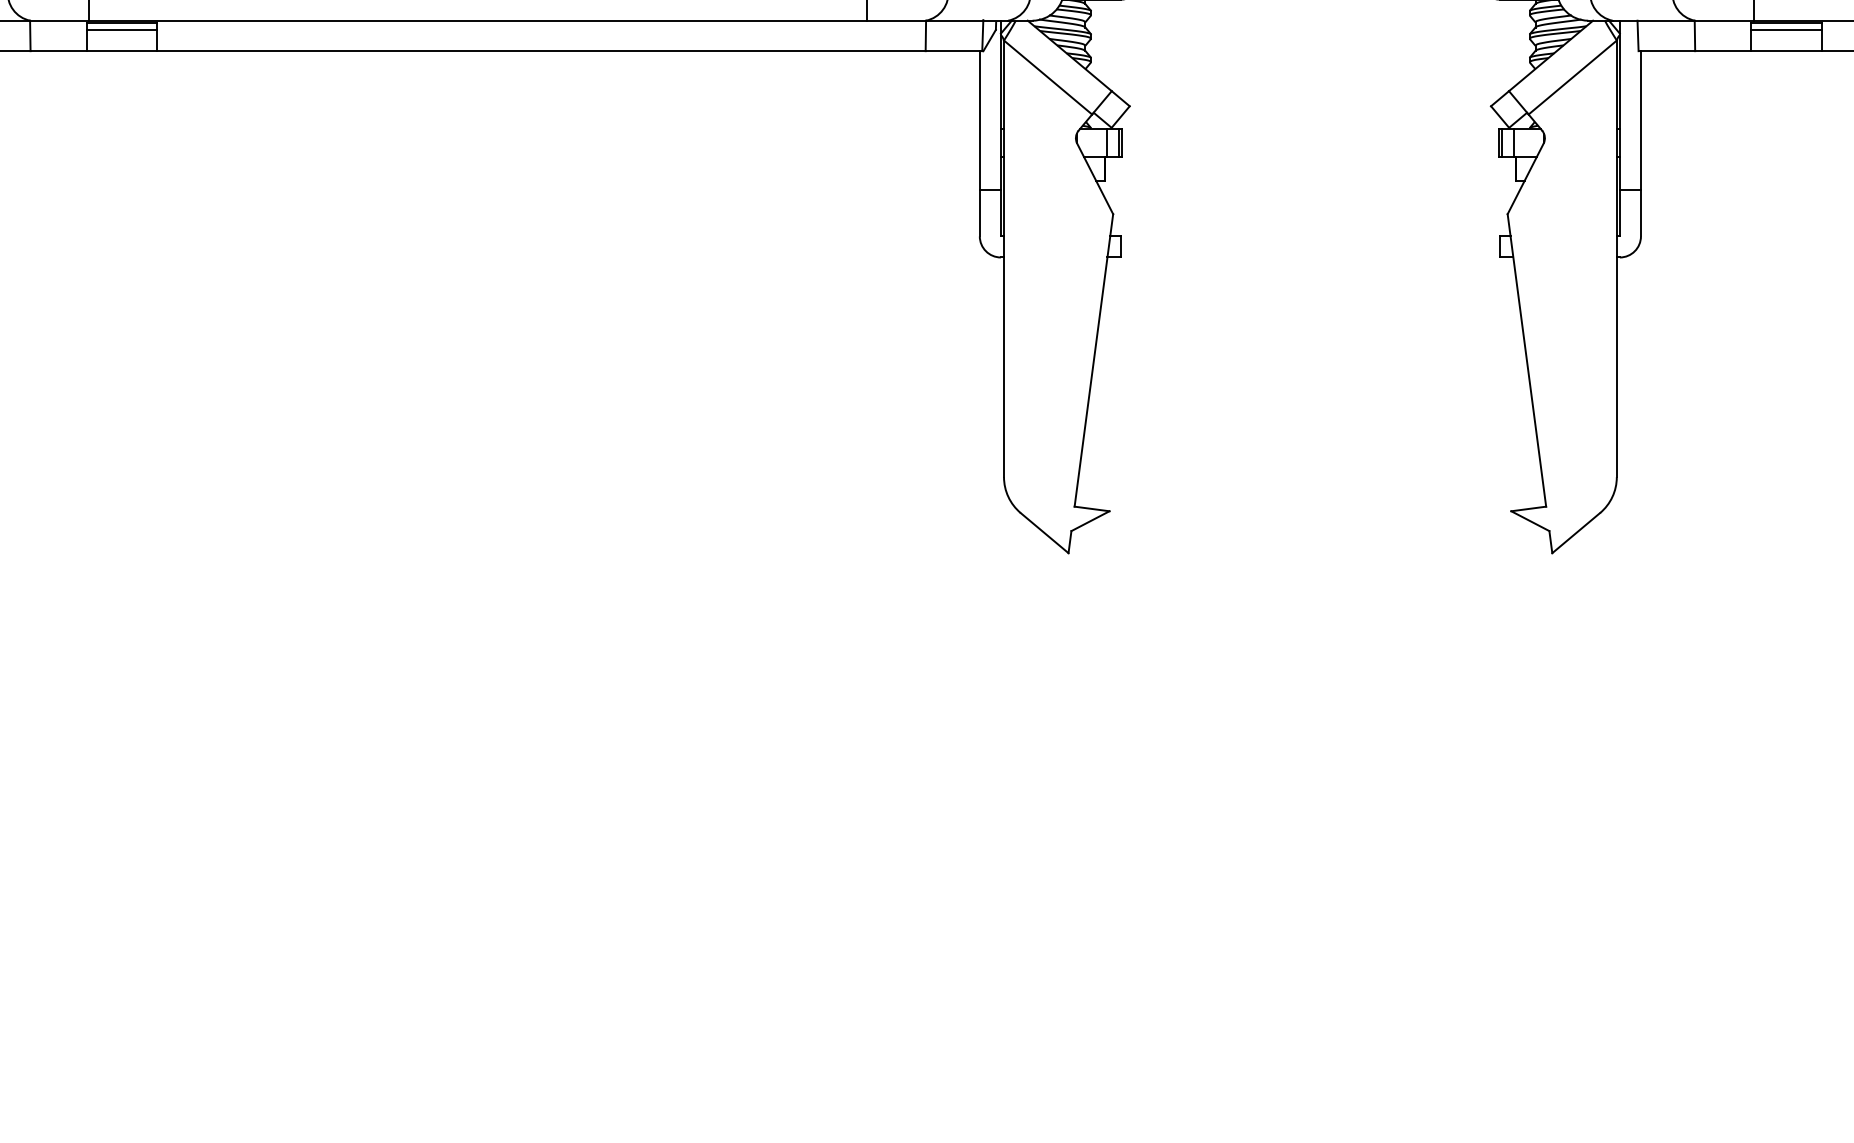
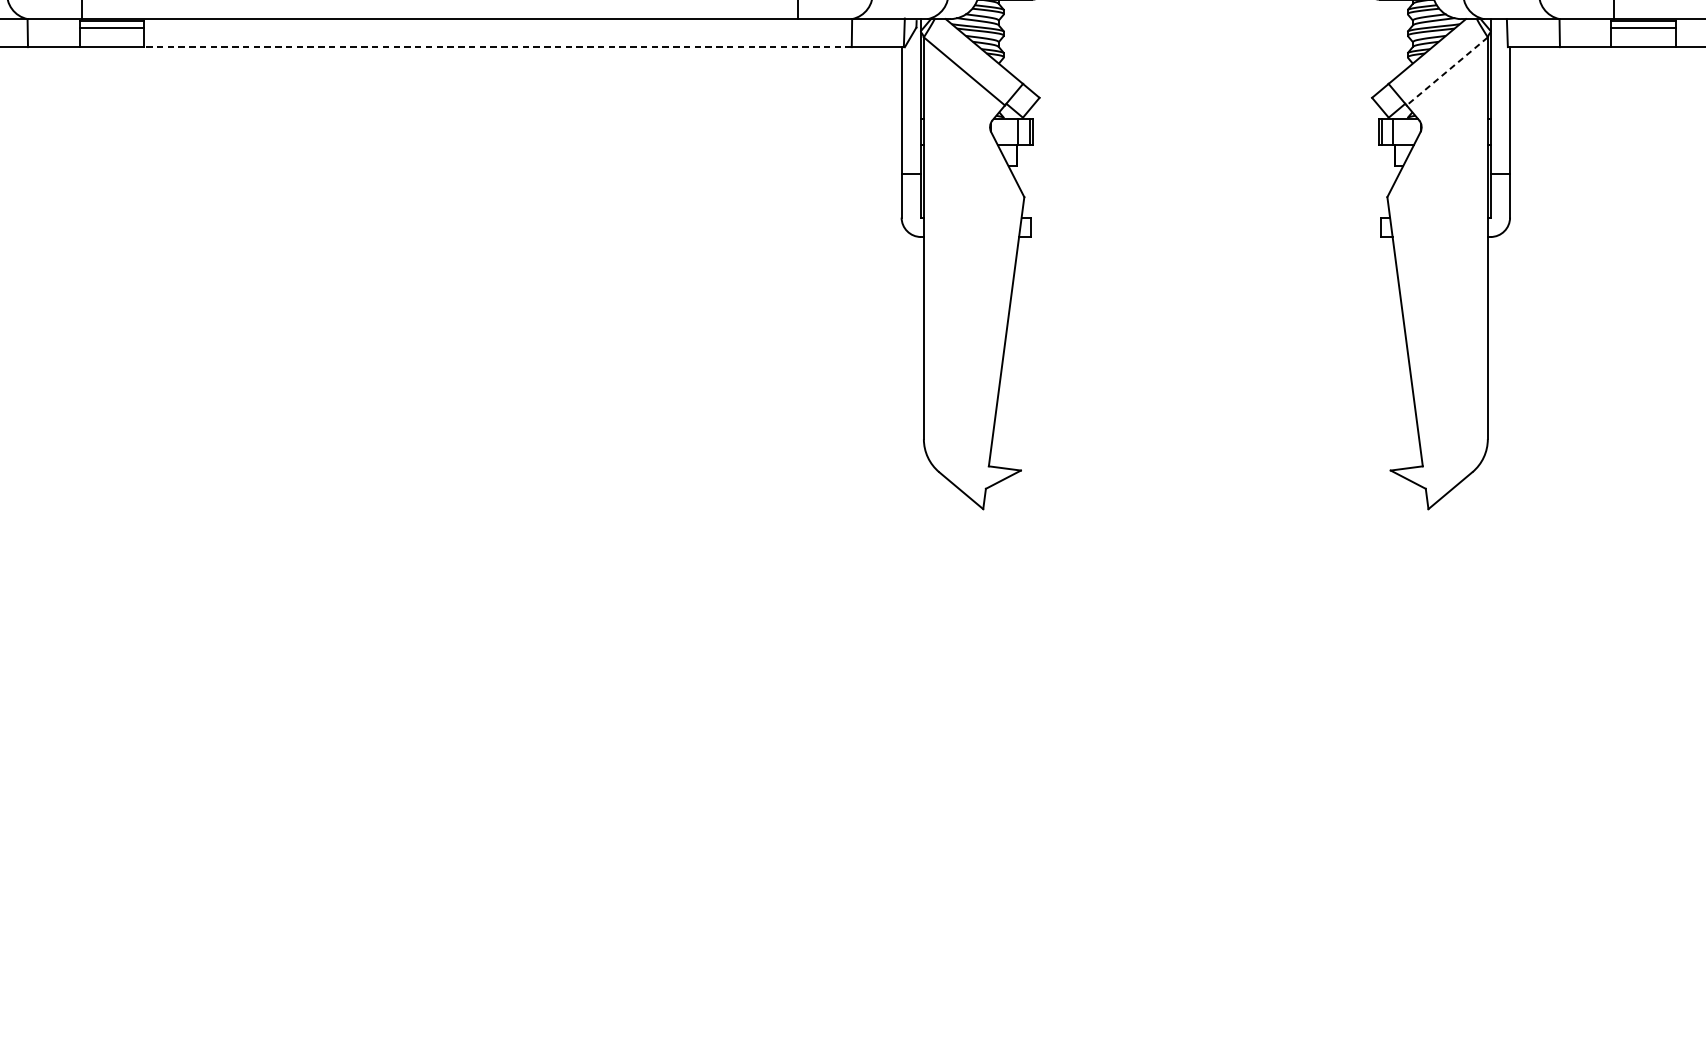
line: (540, 51) -> (497, 47), solid -> dashed
line: (1572, 77) -> (1447, 71), solid -> dashed

